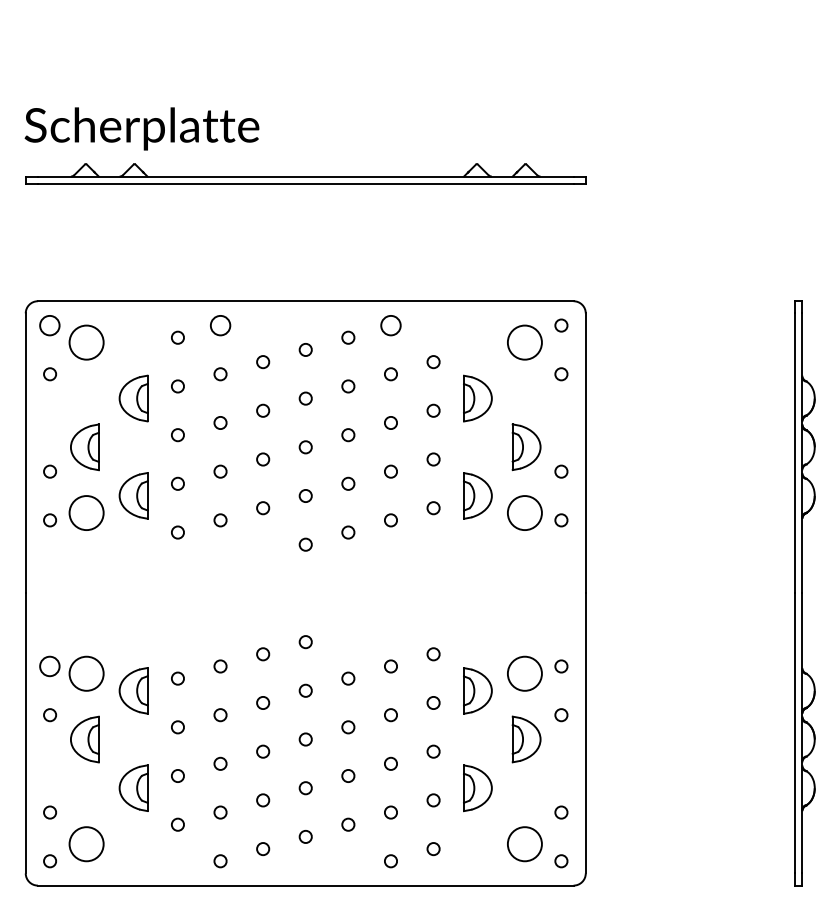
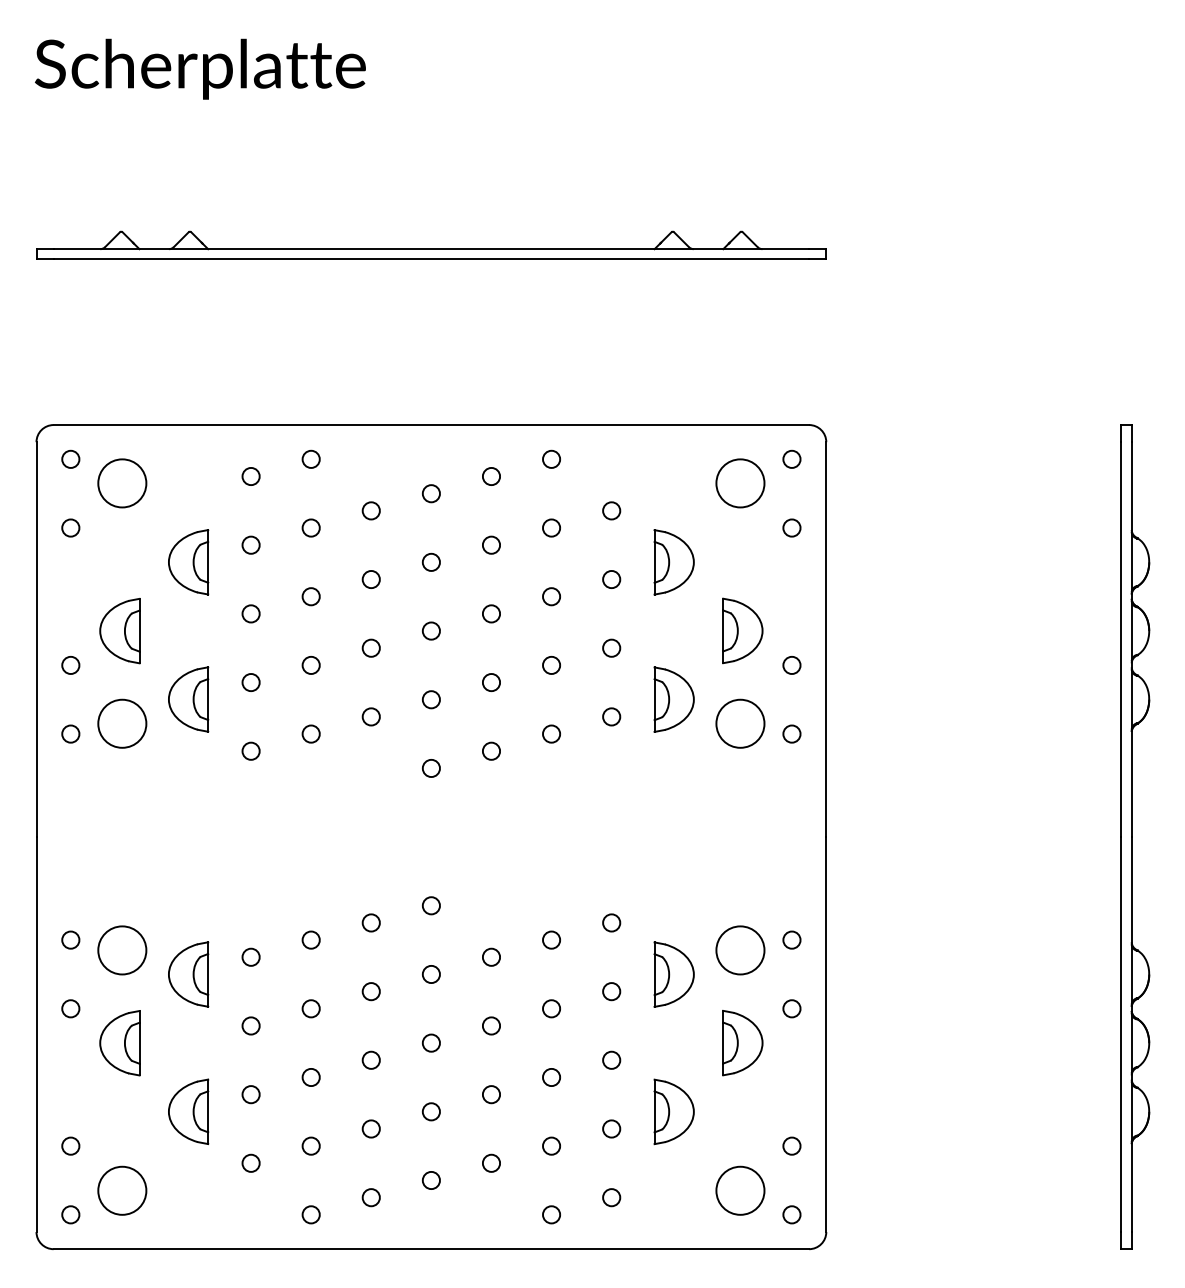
text: (141, 128) -> (199, 68), moved
circle: (50, 325) -> (71, 459), size x0.62
circle: (220, 325) -> (311, 459), size x0.62
circle: (390, 325) -> (550, 459), size x0.62
circle: (50, 666) -> (71, 940), size x0.62

